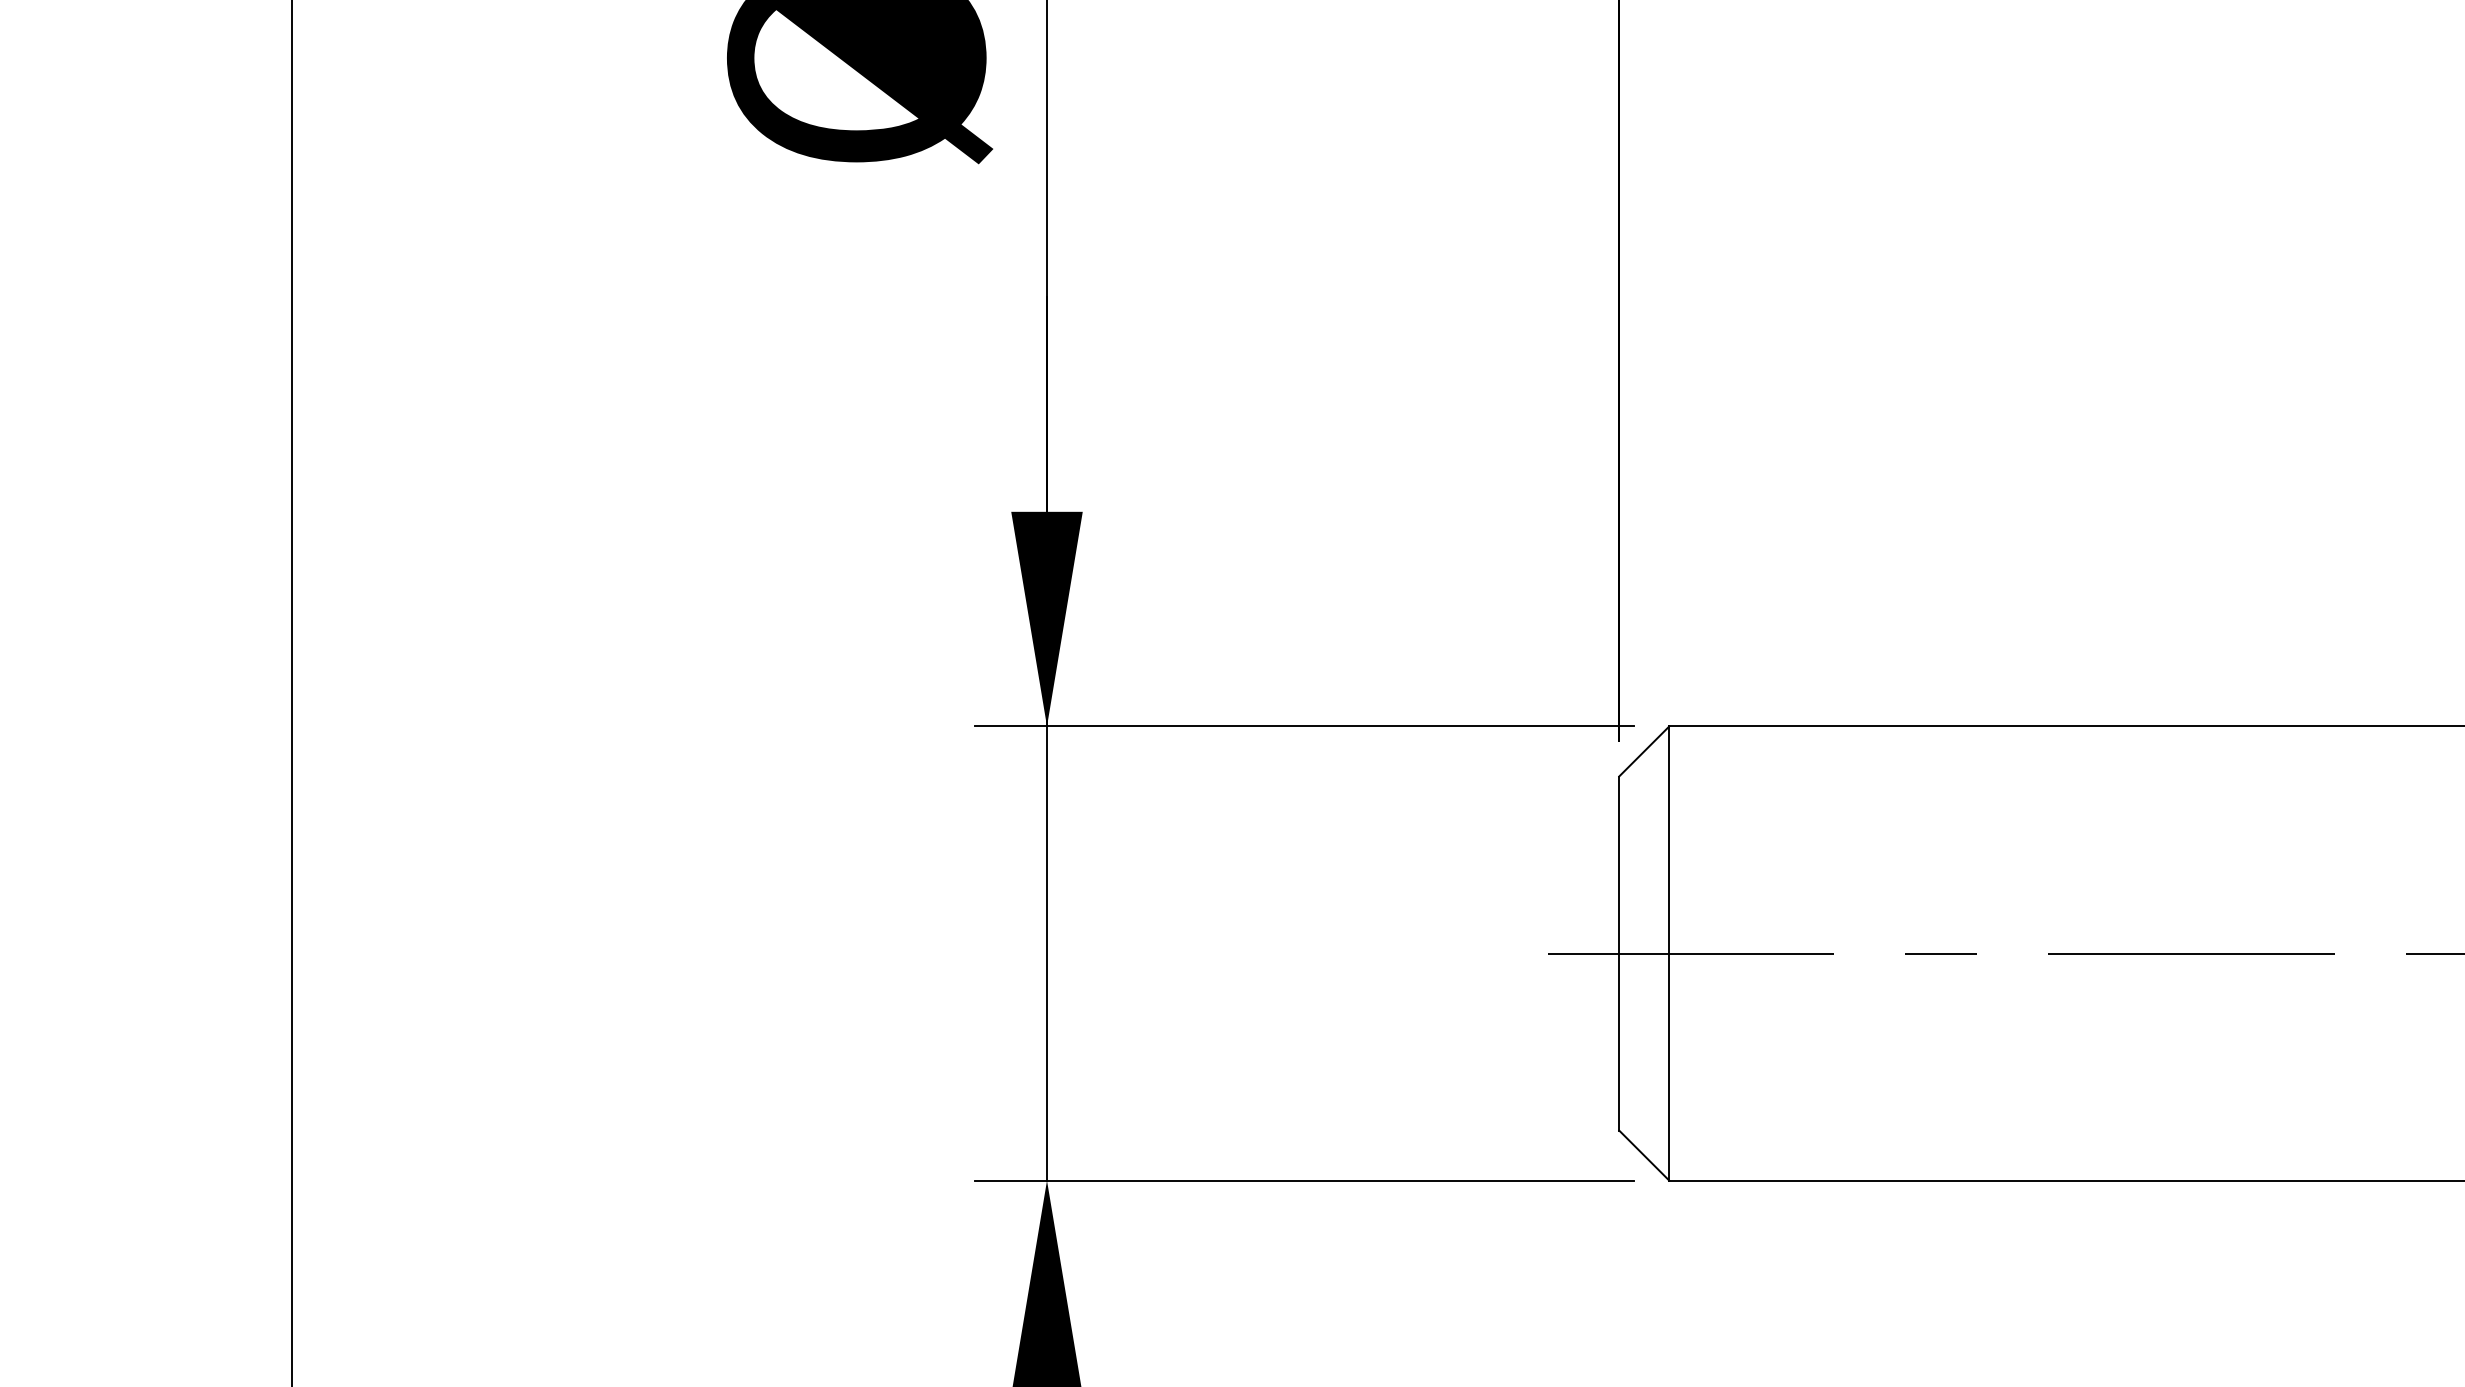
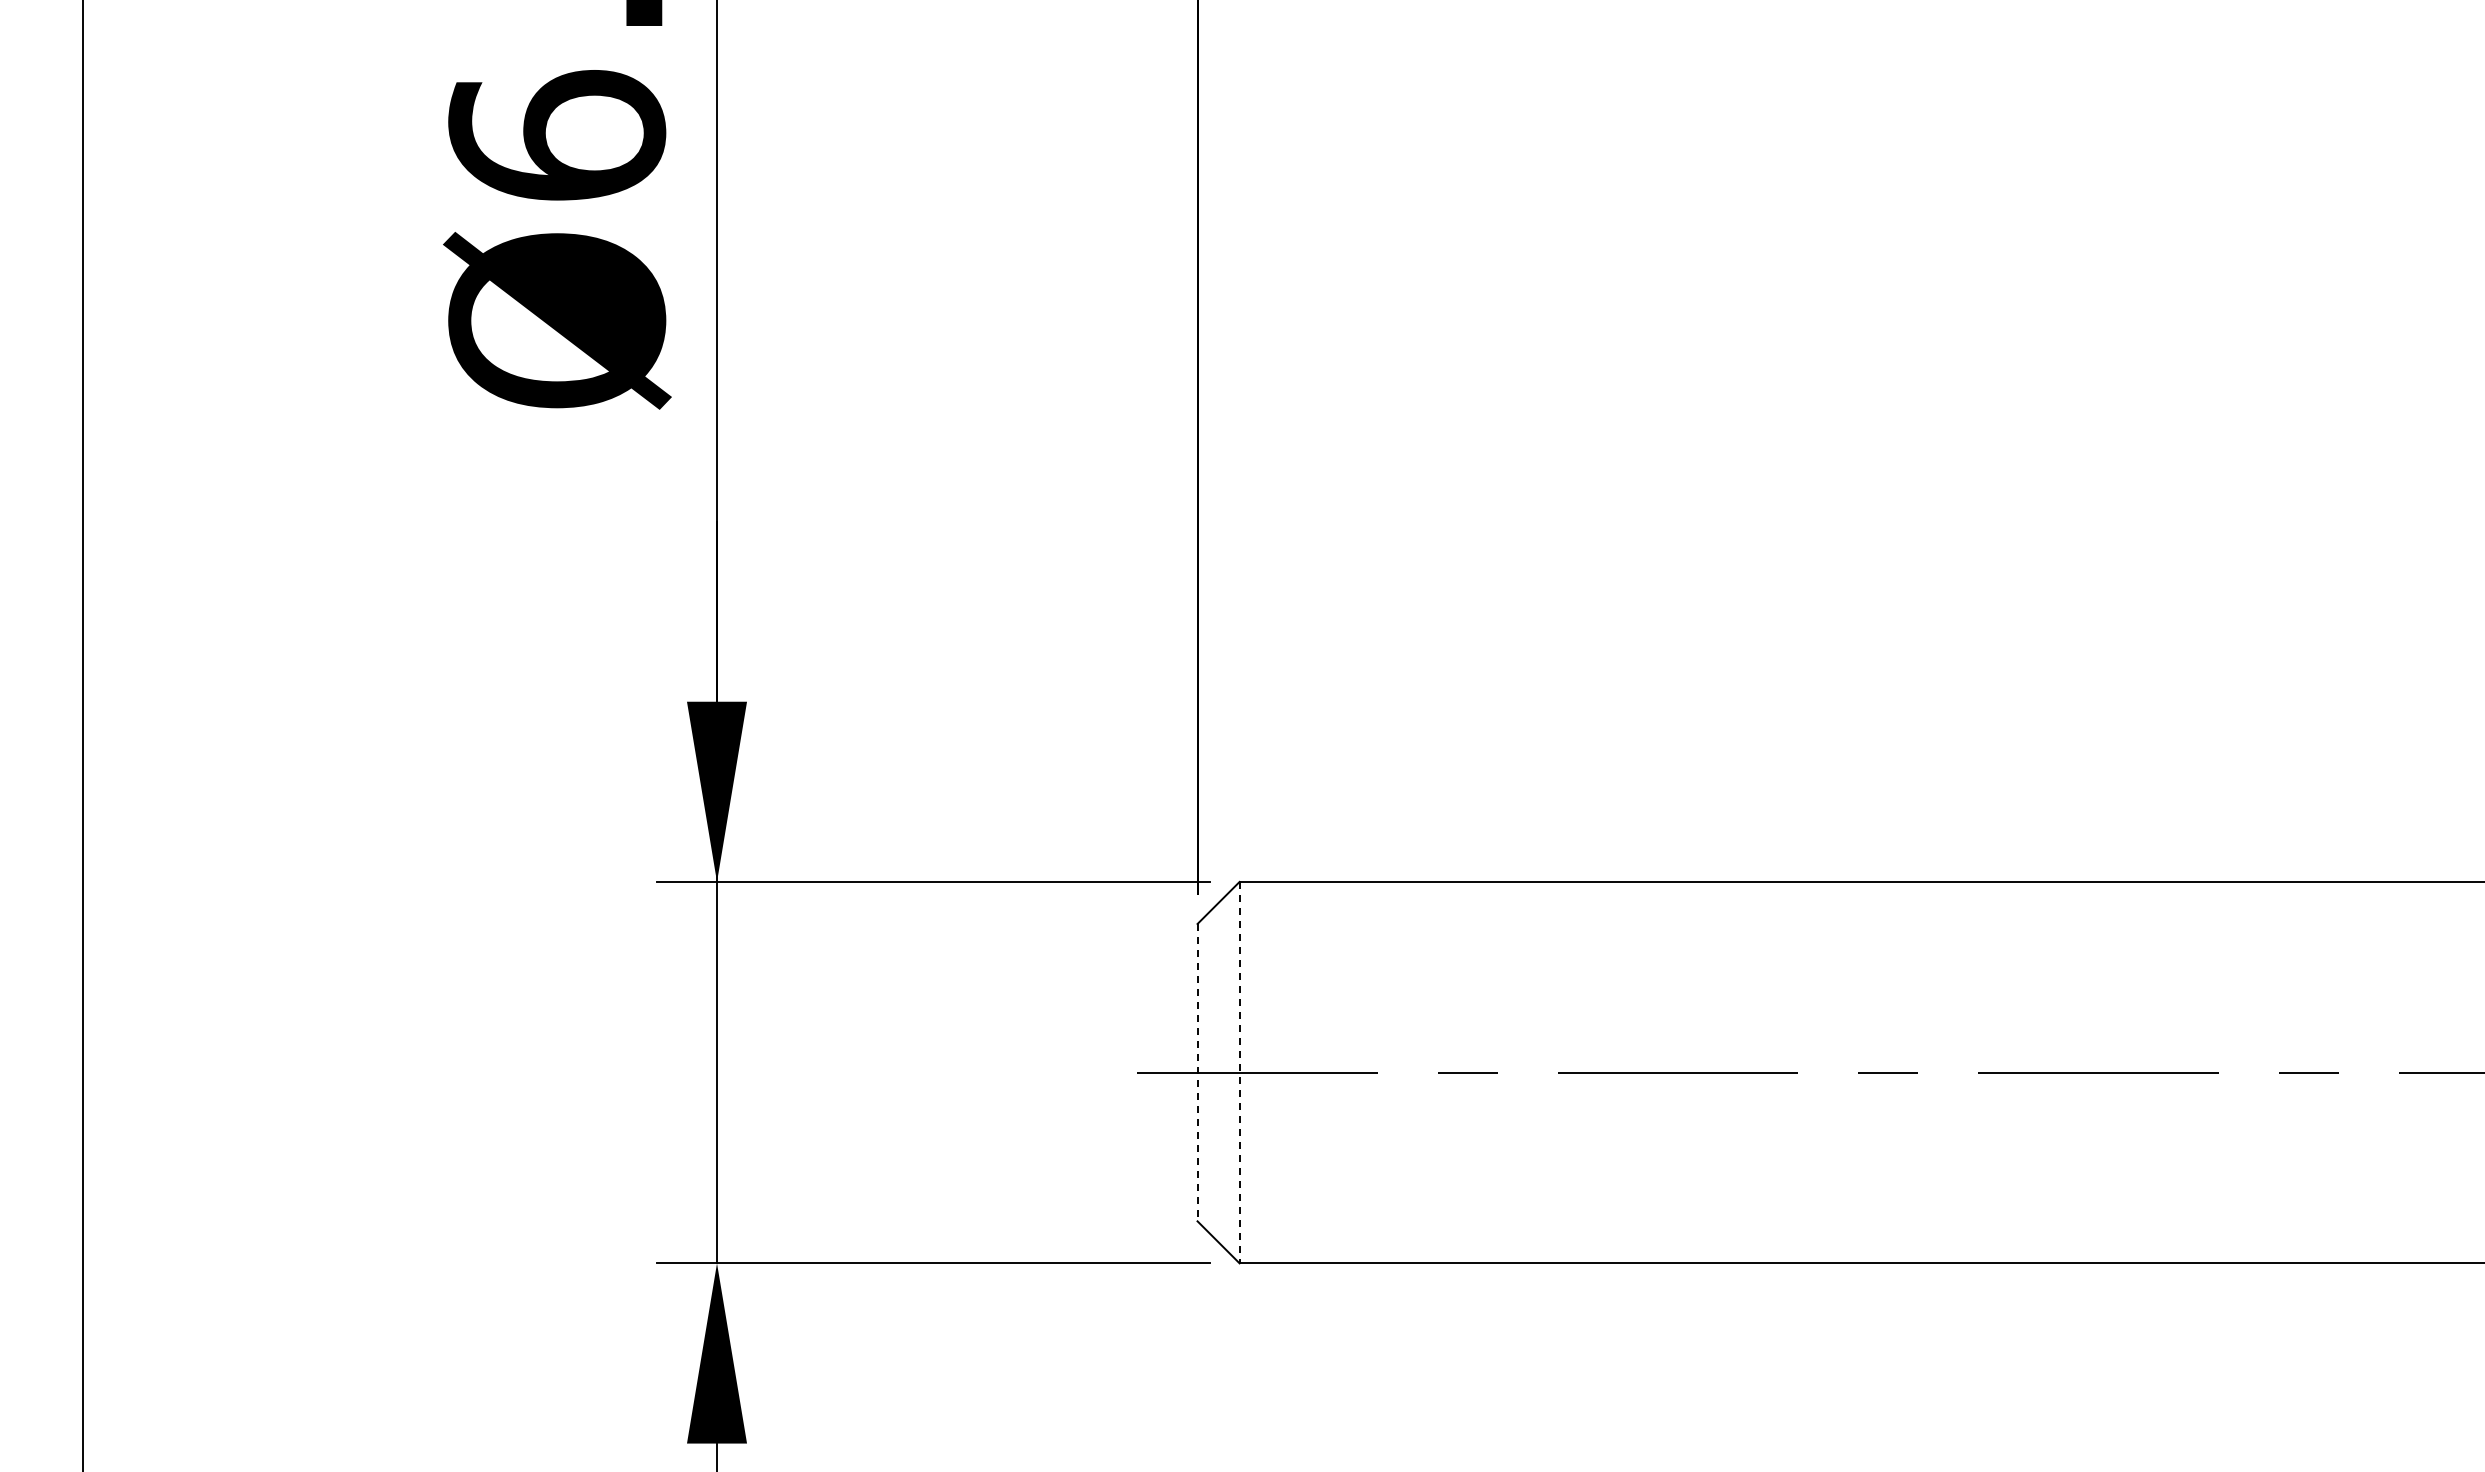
line: (1619, 953) -> (1197, 1072), solid -> dashed
line: (1669, 953) -> (1239, 1072), solid -> dashed

